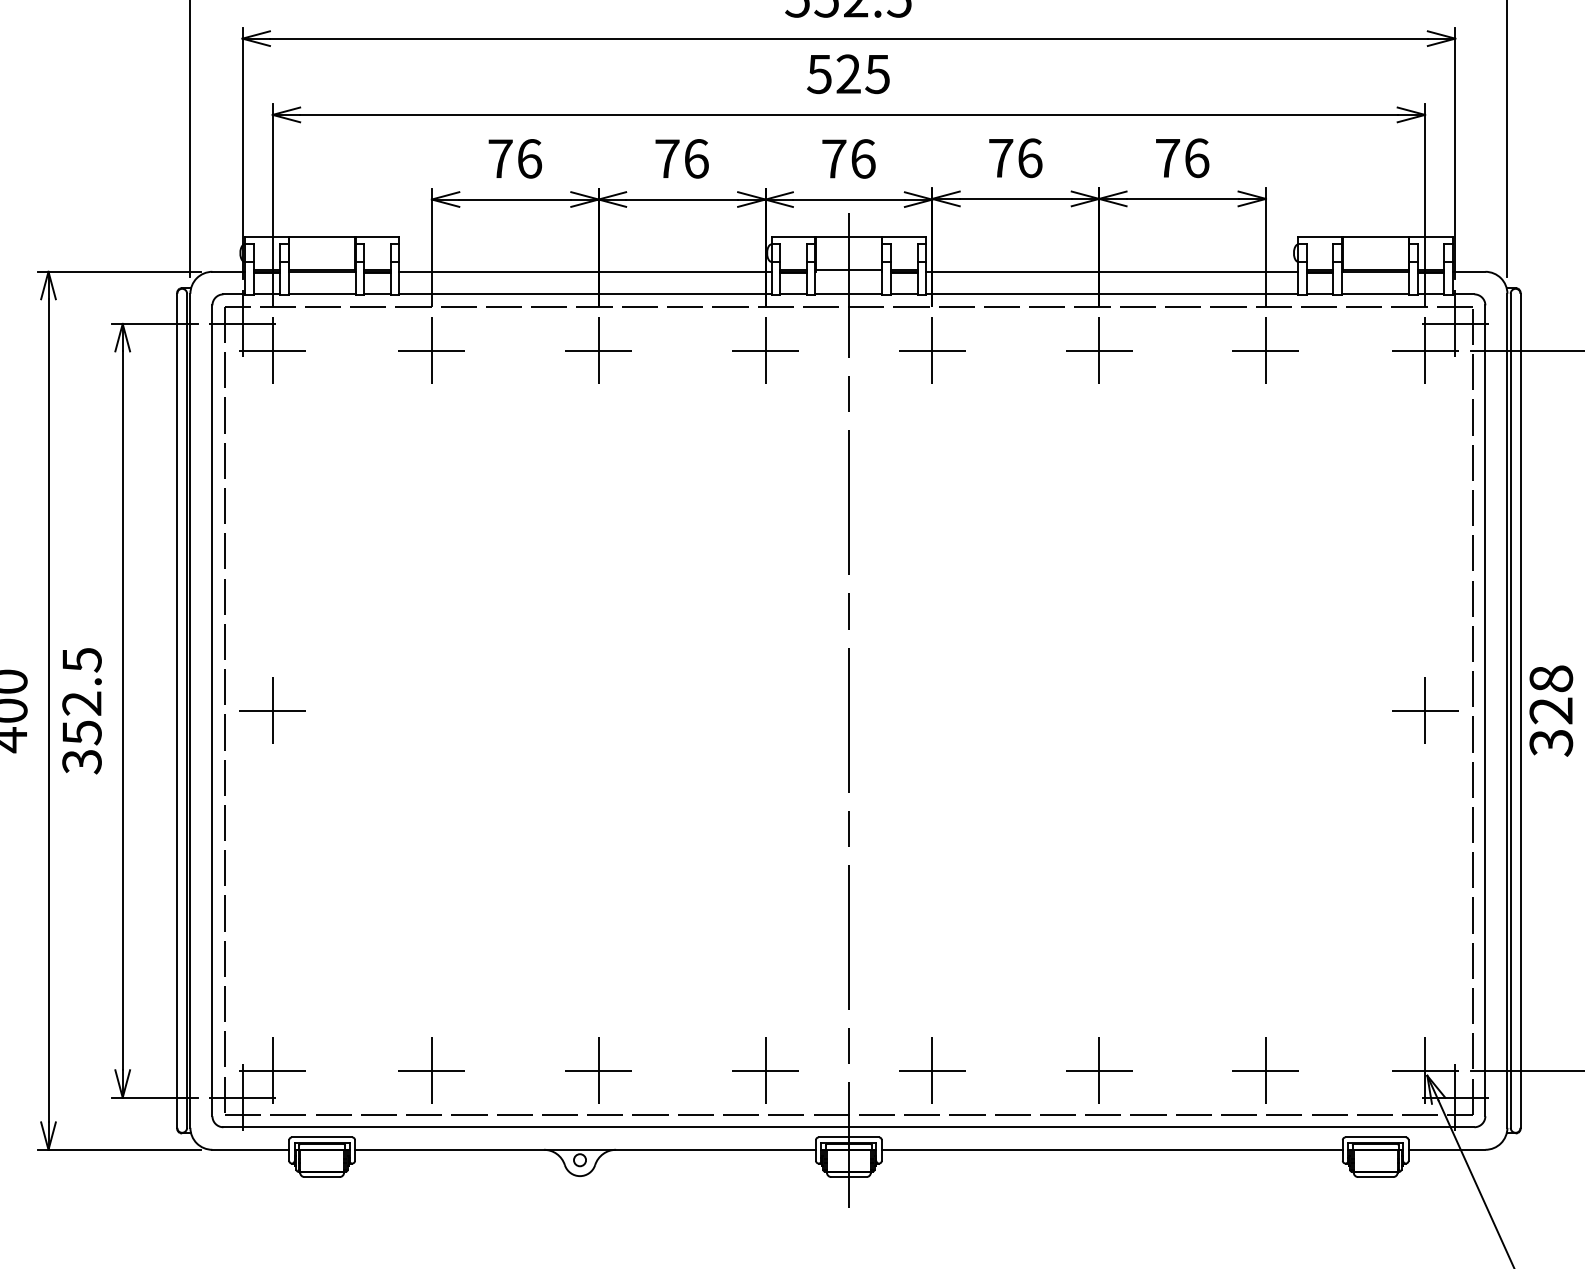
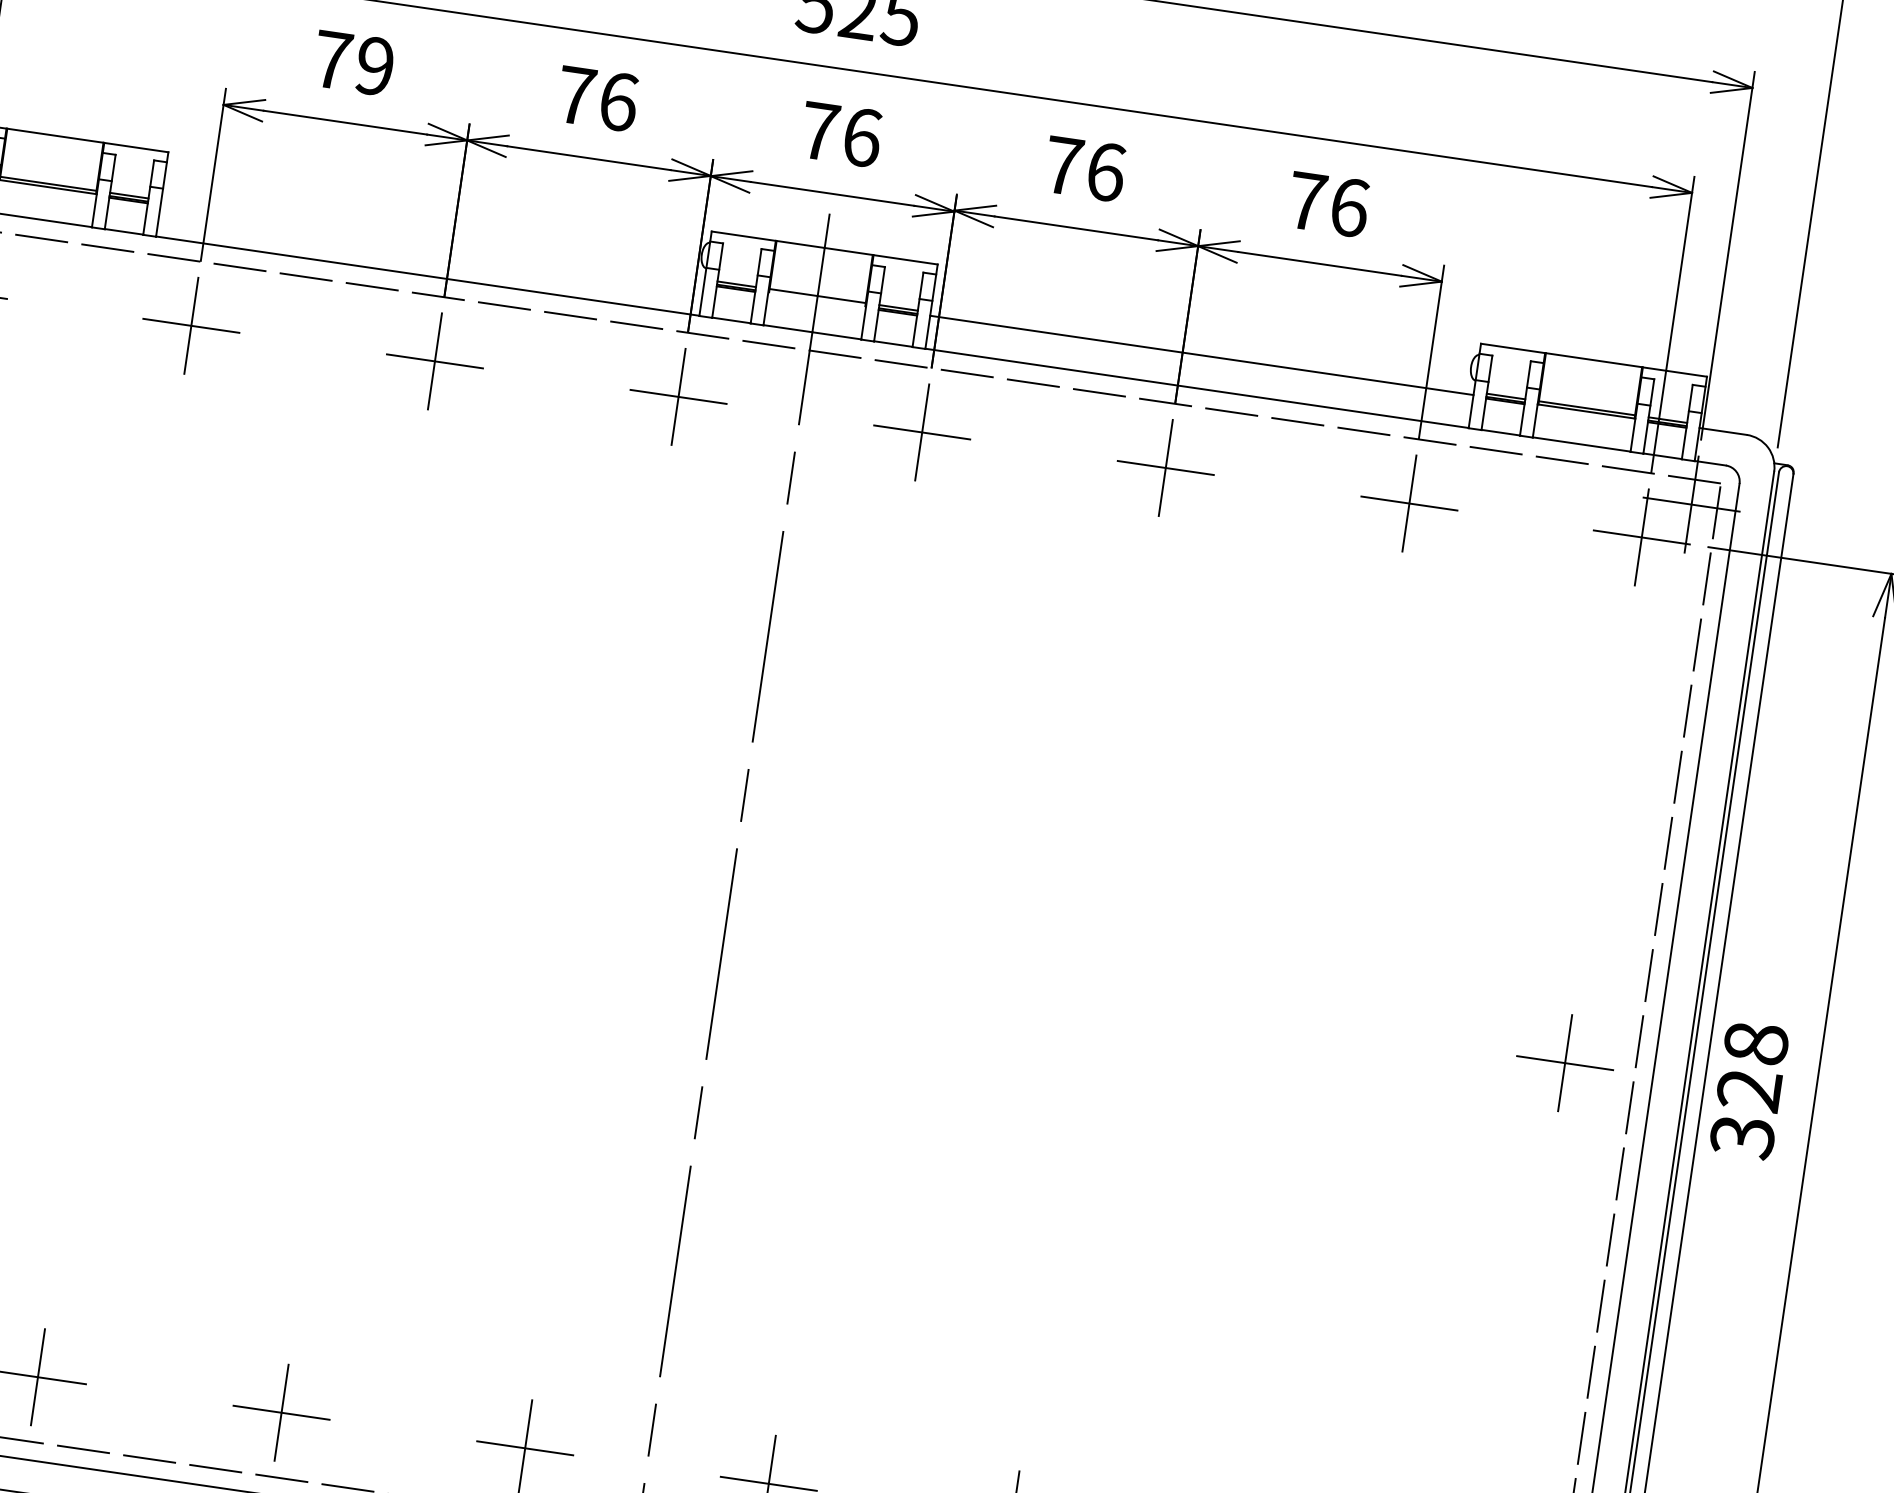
text: (529, 158) -> (374, 65), 76 -> 79
line: (585, 271) -> (432, 242), removed

